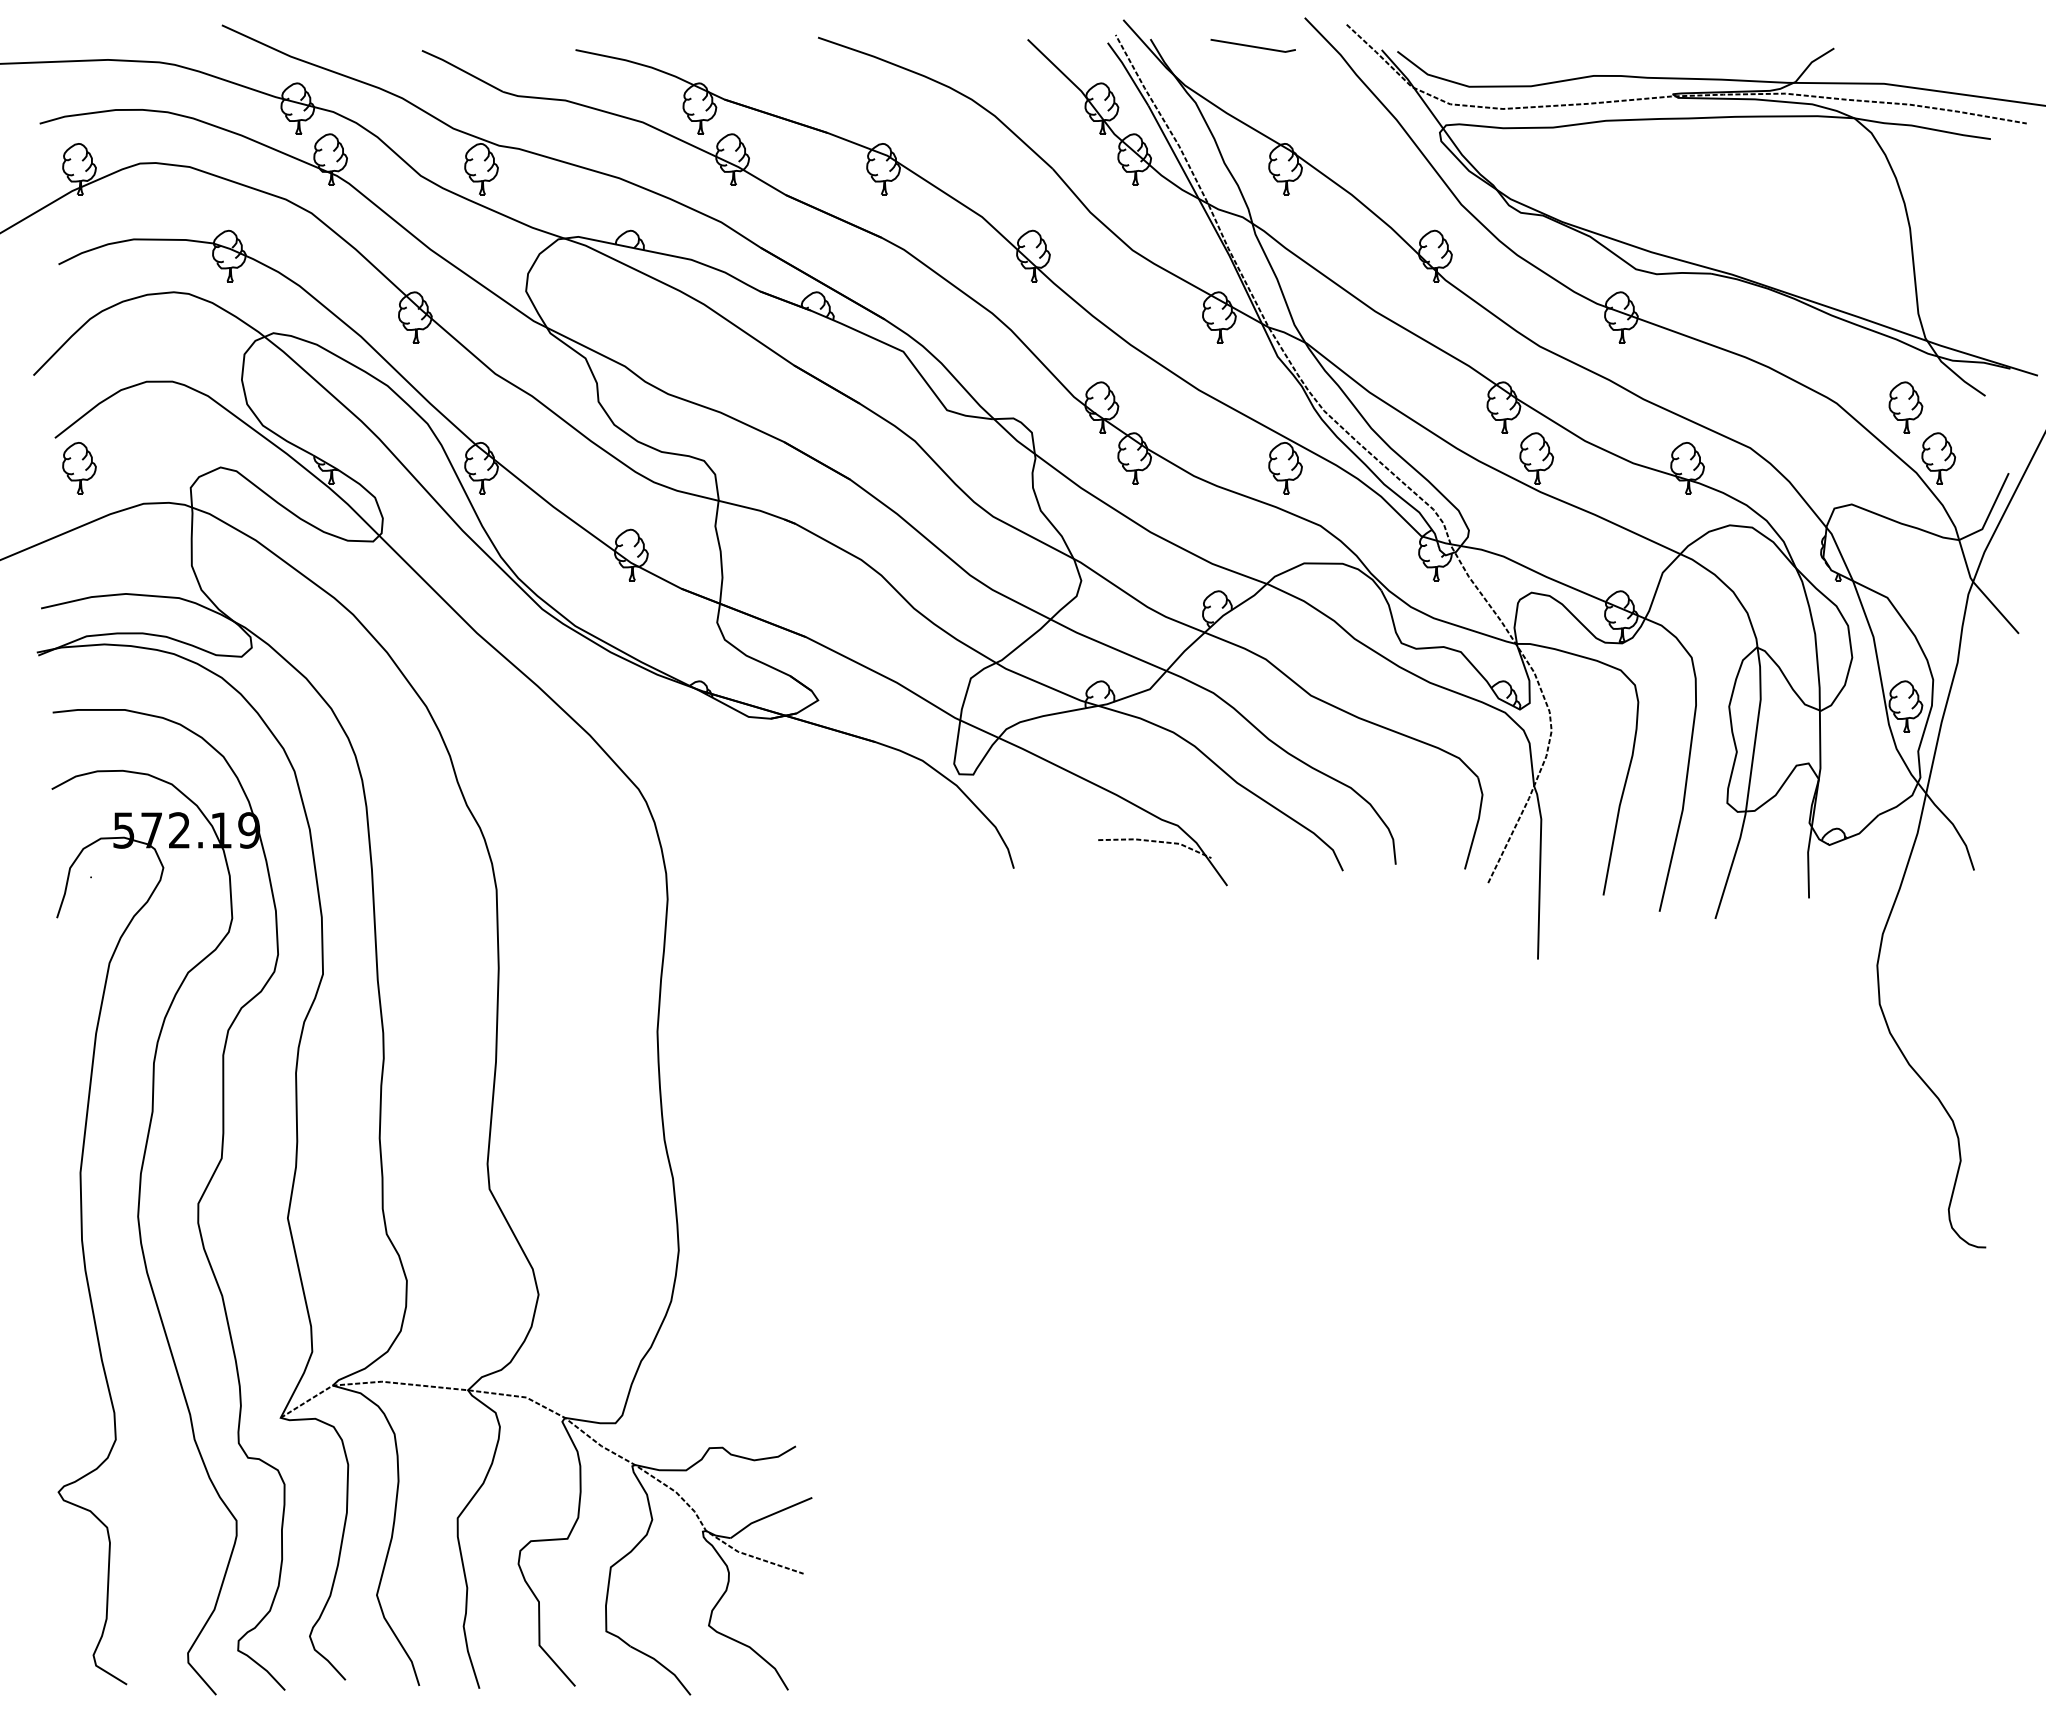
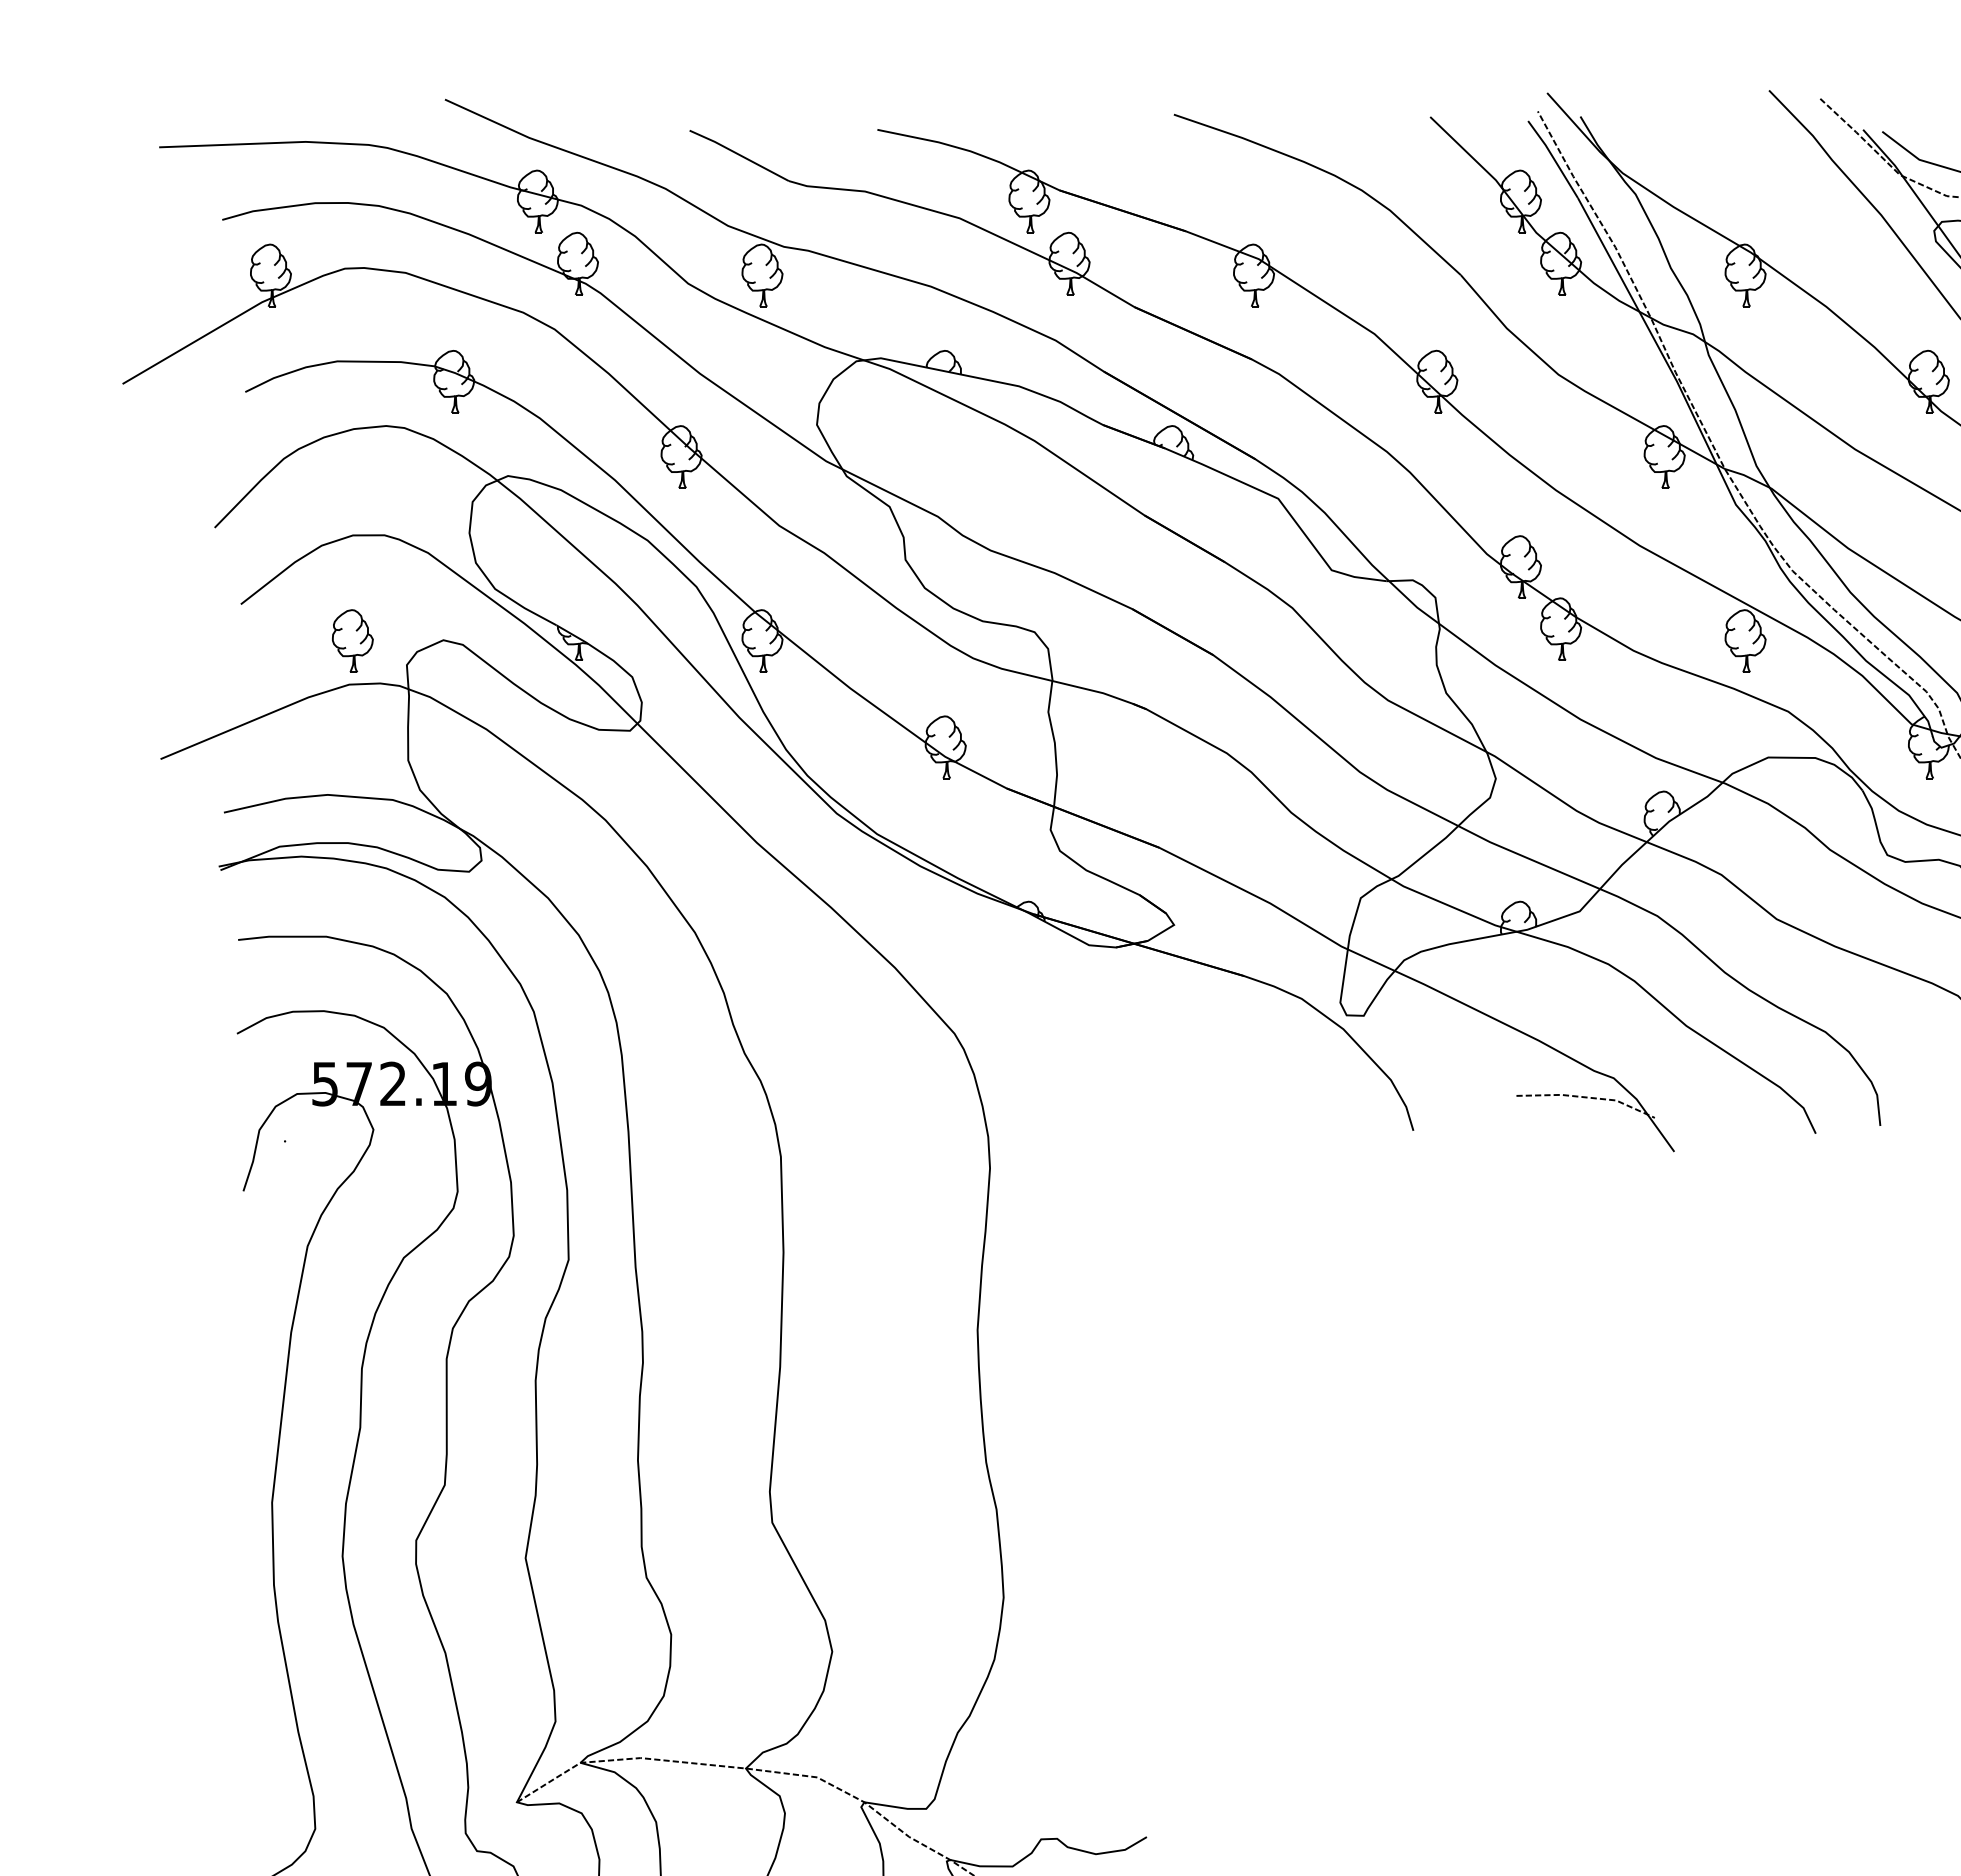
line: (1252, 45) -> (1705, 124), removed
part: (79, 468) -> (352, 641), moved

